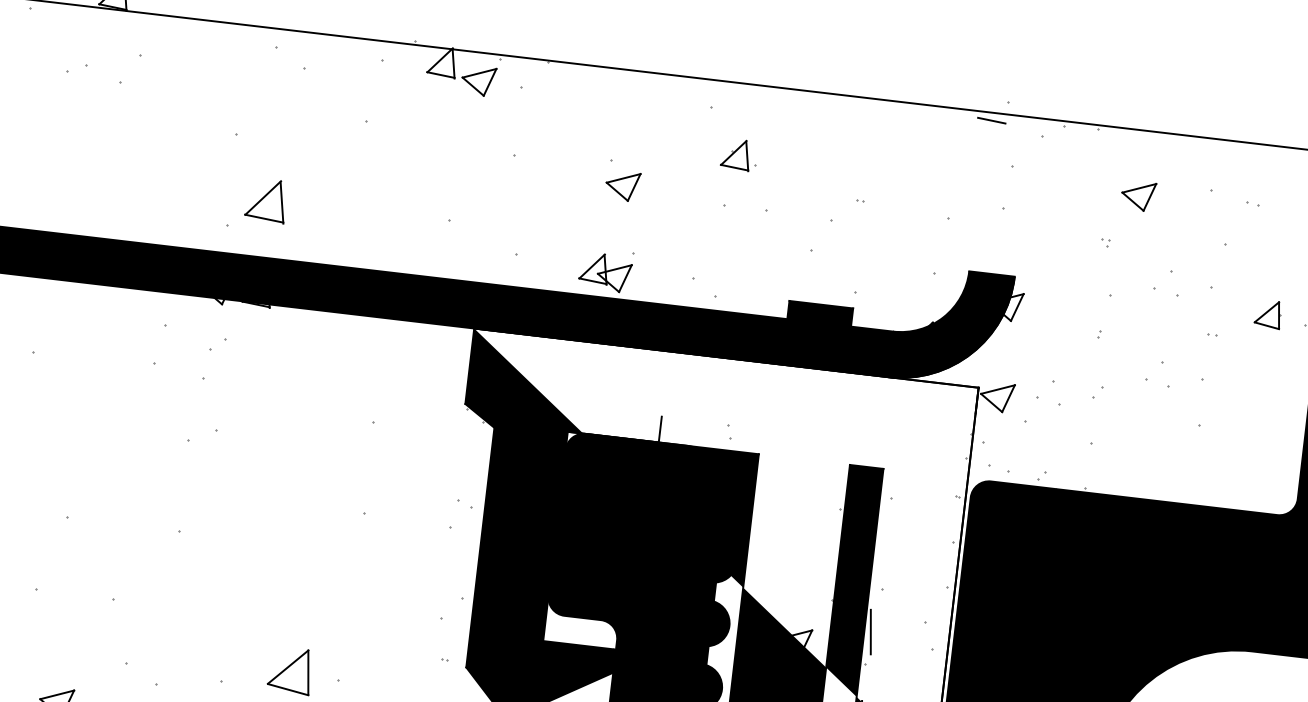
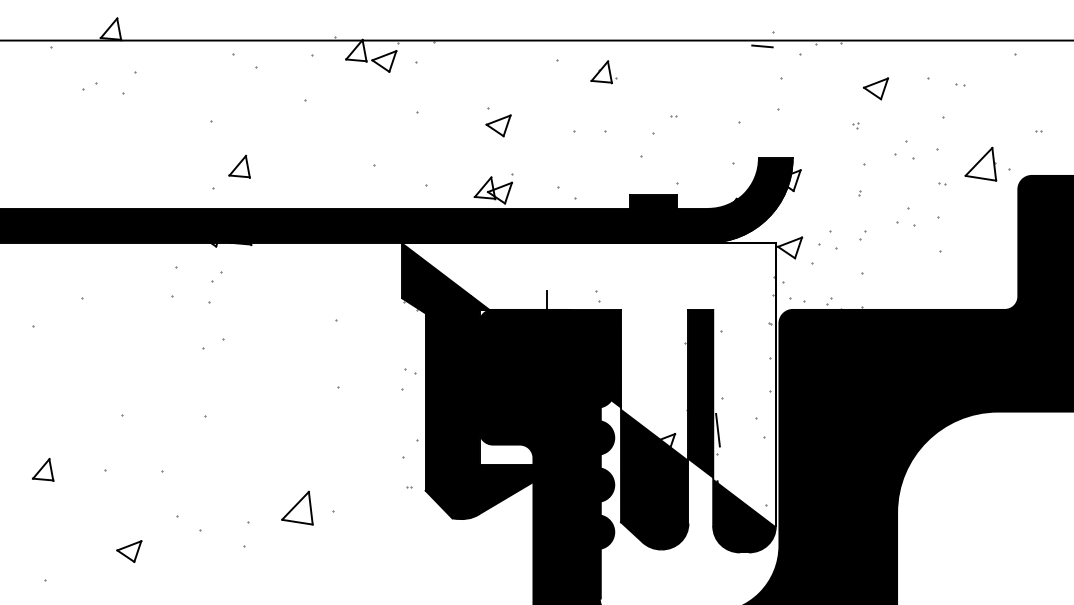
part: (738, 155) -> (603, 72), moved
part: (266, 199) -> (239, 166), size x0.71
part: (1267, 313) -> (980, 163), size x1.67

